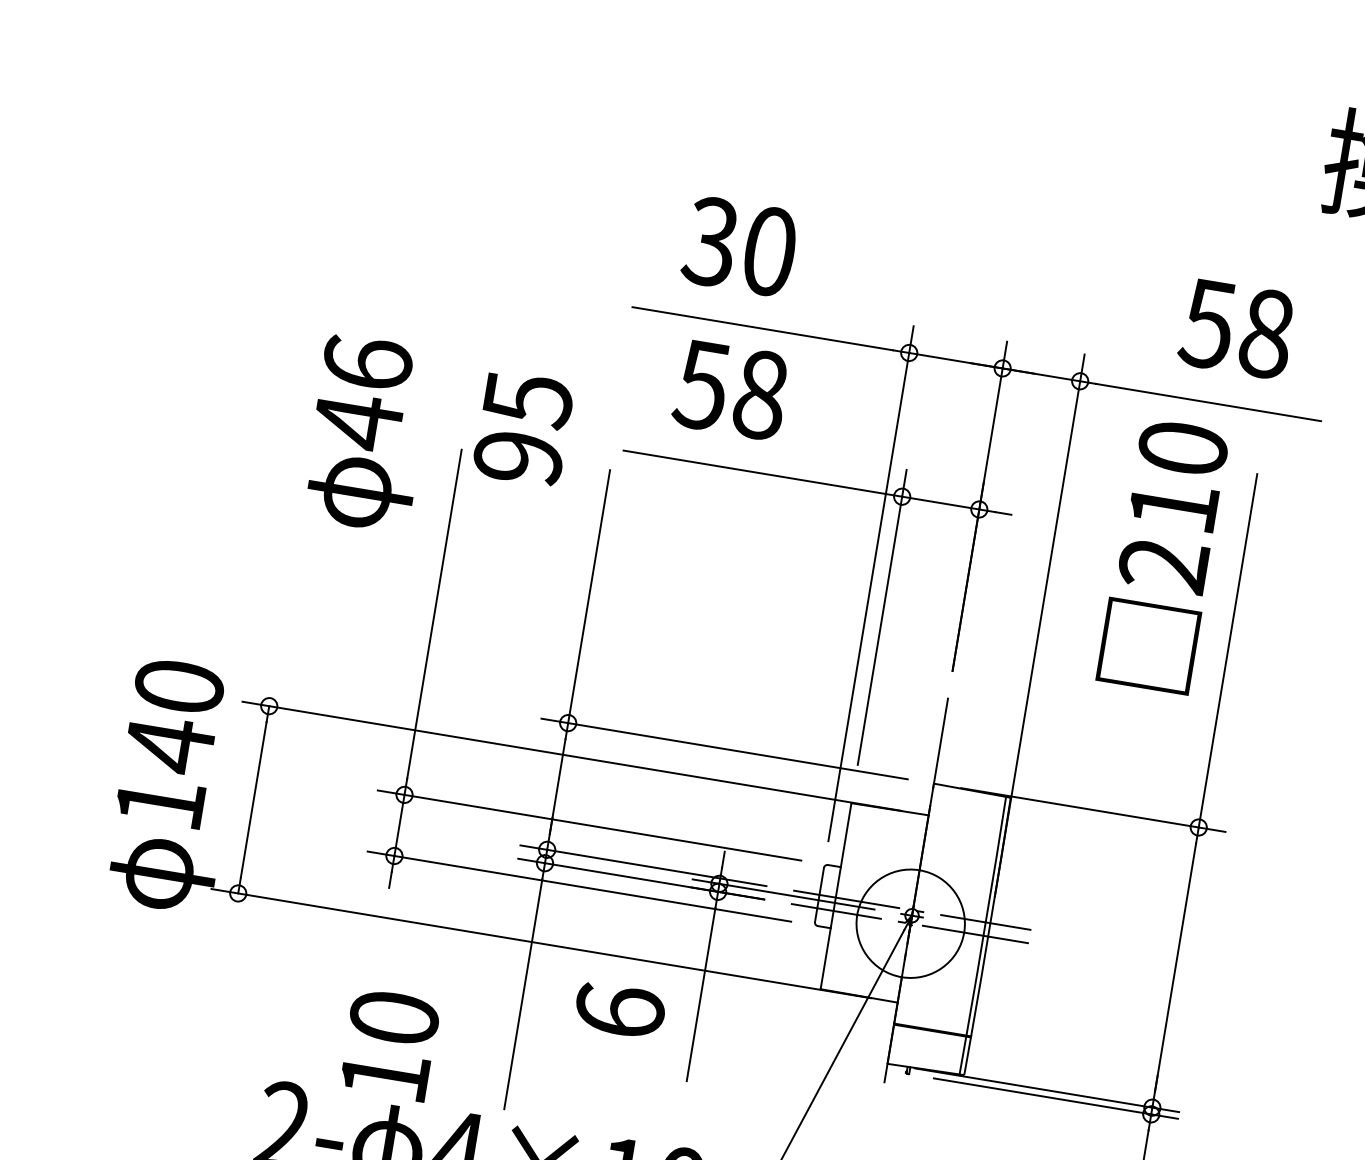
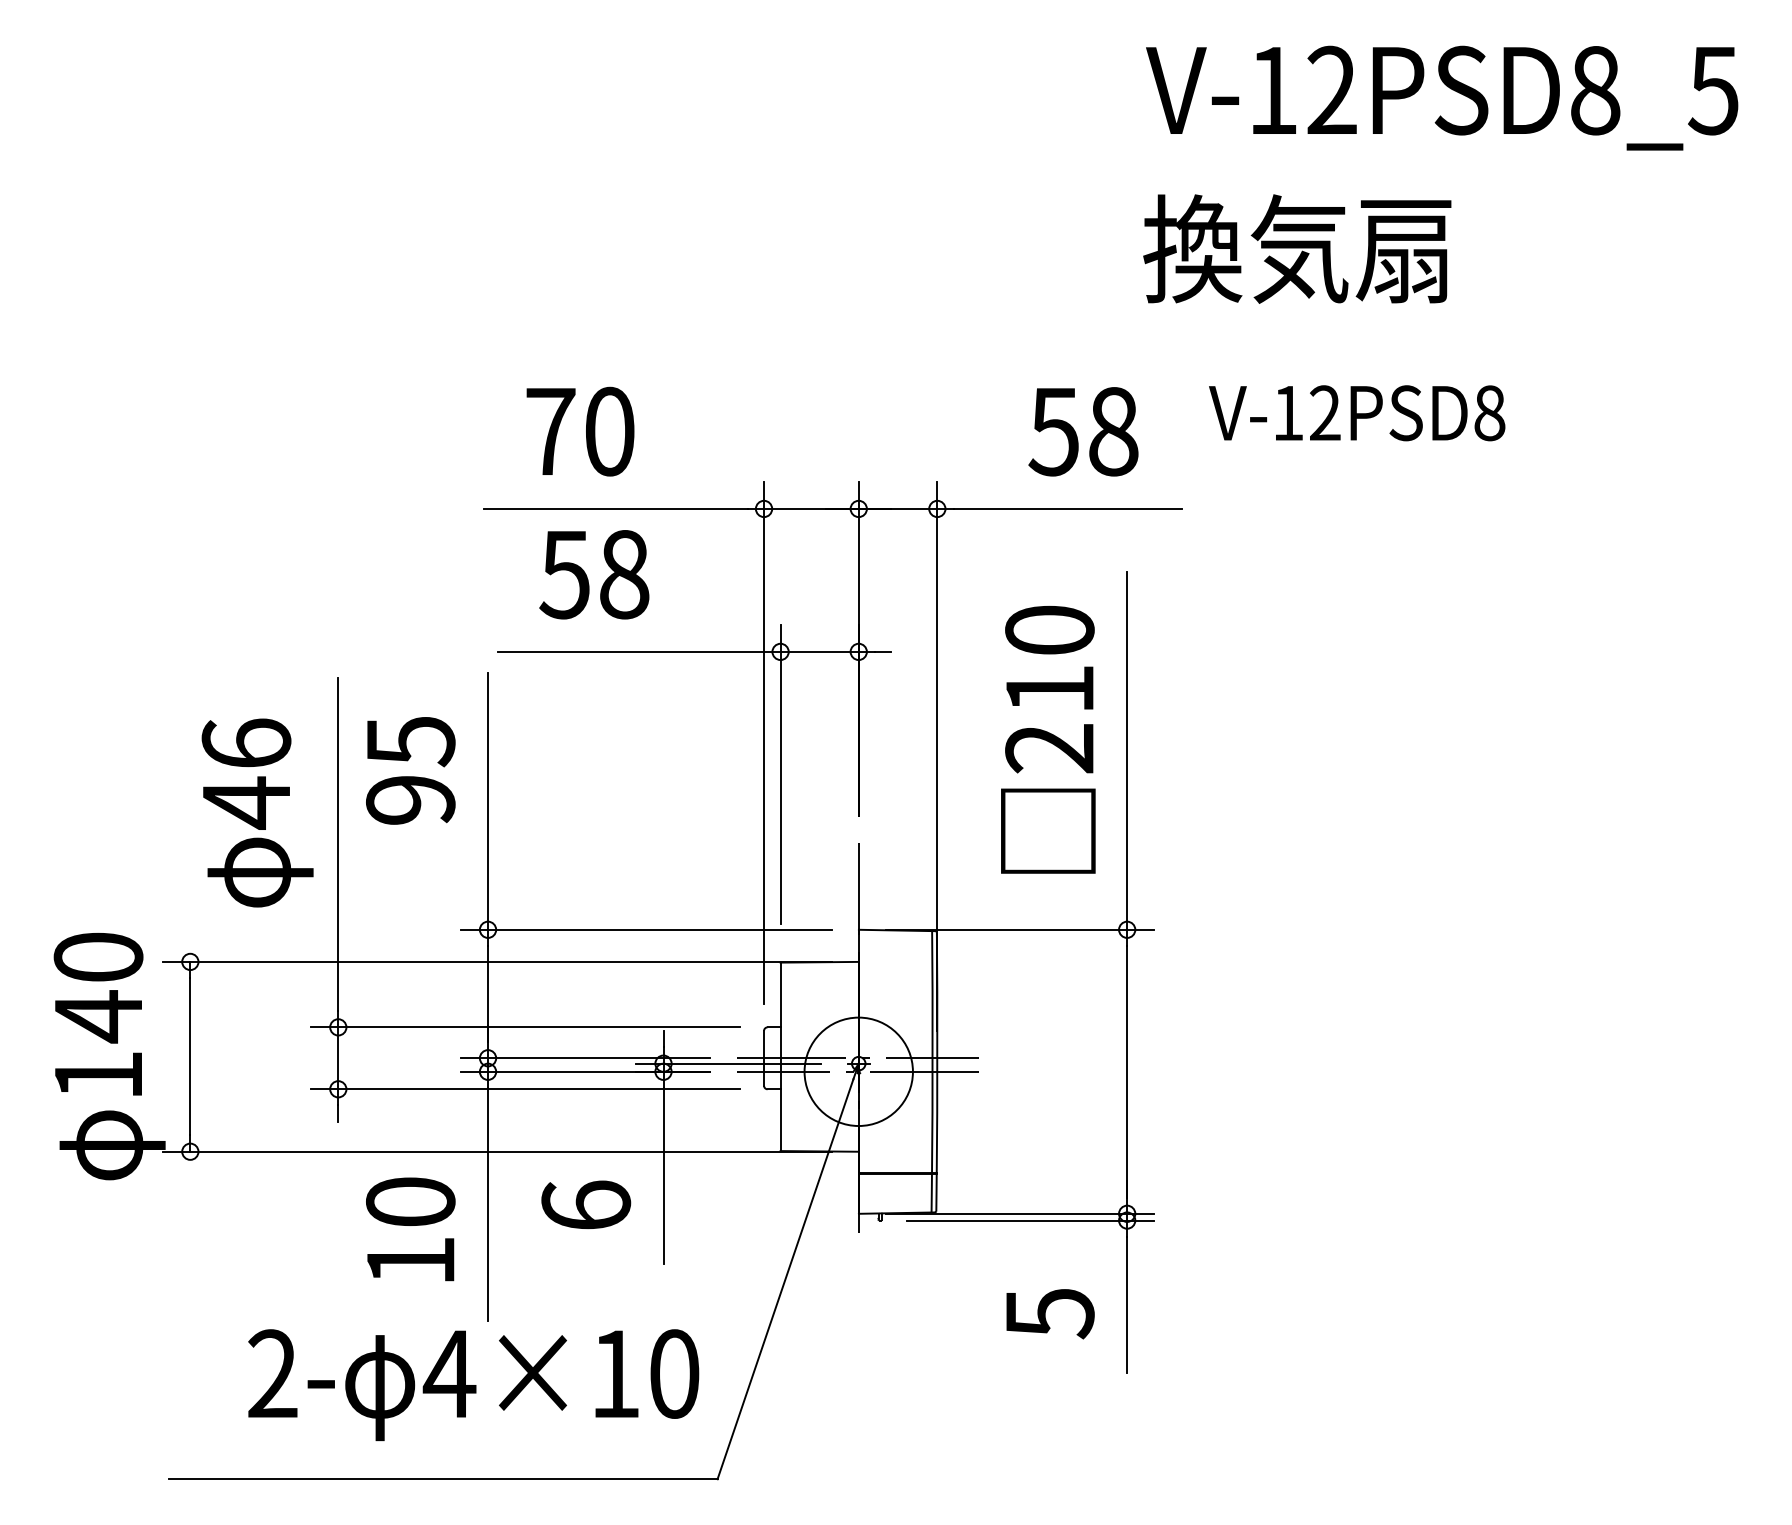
text: (710, 241) -> (549, 431), 30 -> 70
text: (523, 428) -> (410, 770), moved
text: (367, 433) -> (257, 812), moved
text: (1163, 555) -> (1048, 739), moved
text: (389, 1044) -> (410, 1229), moved

